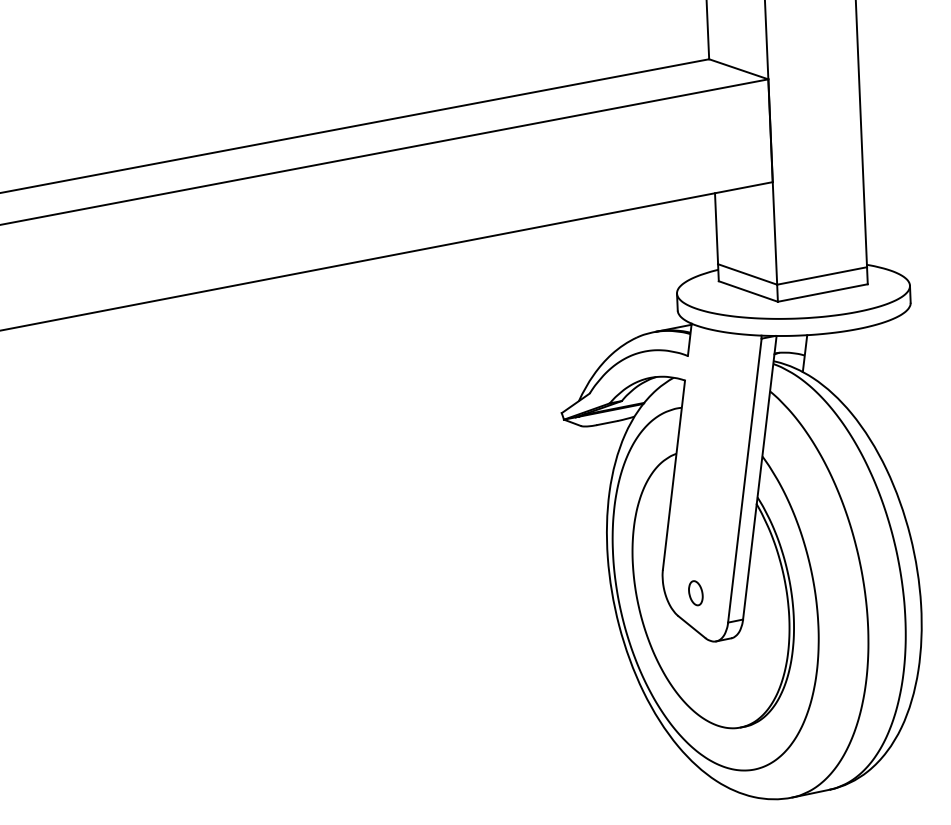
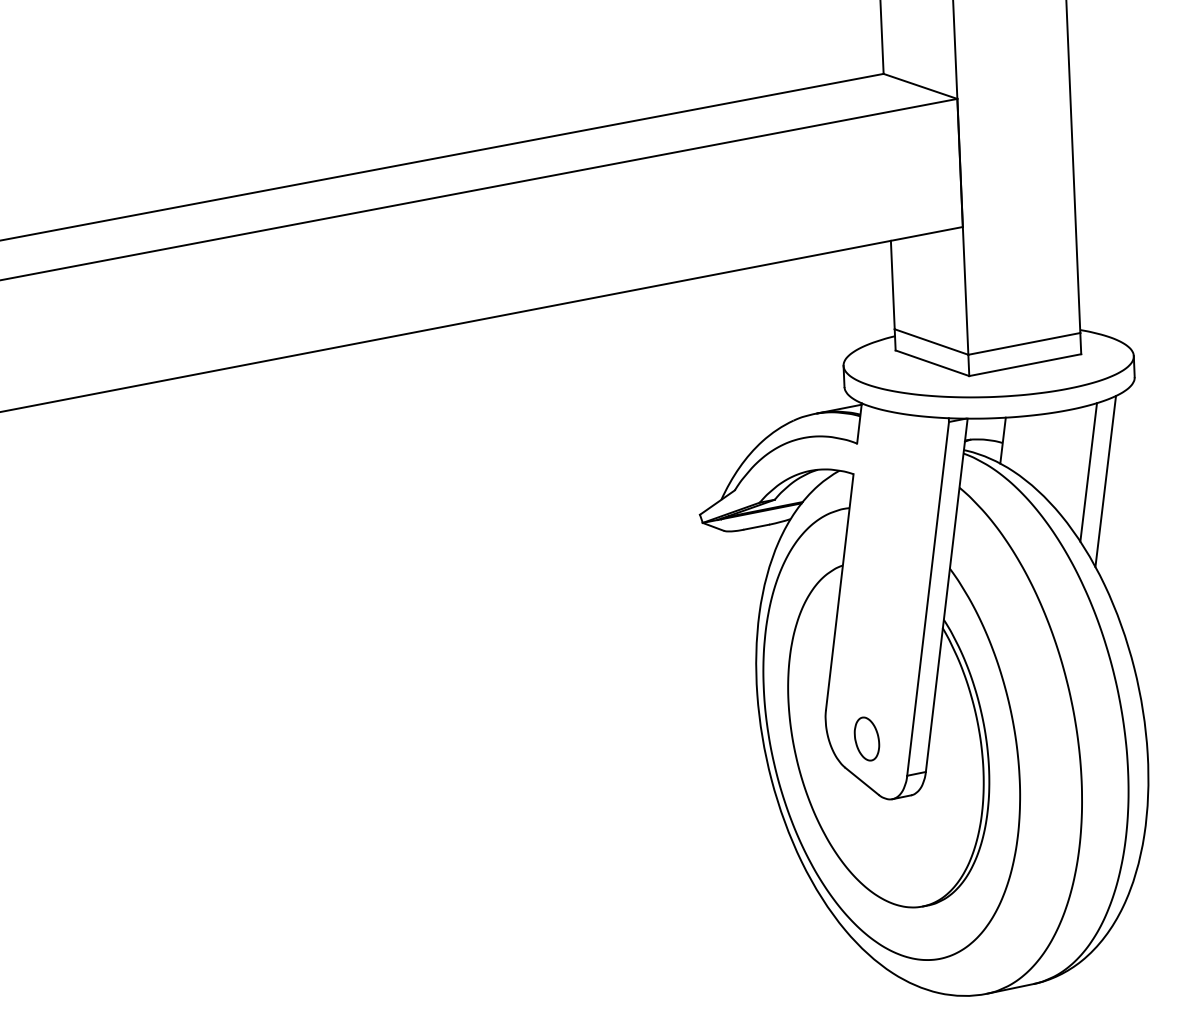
line: (873, 378) -> (1088, 471), added
line: (887, 385) -> (1105, 480), added
part: (695, 593) -> (866, 739), size x1.43

